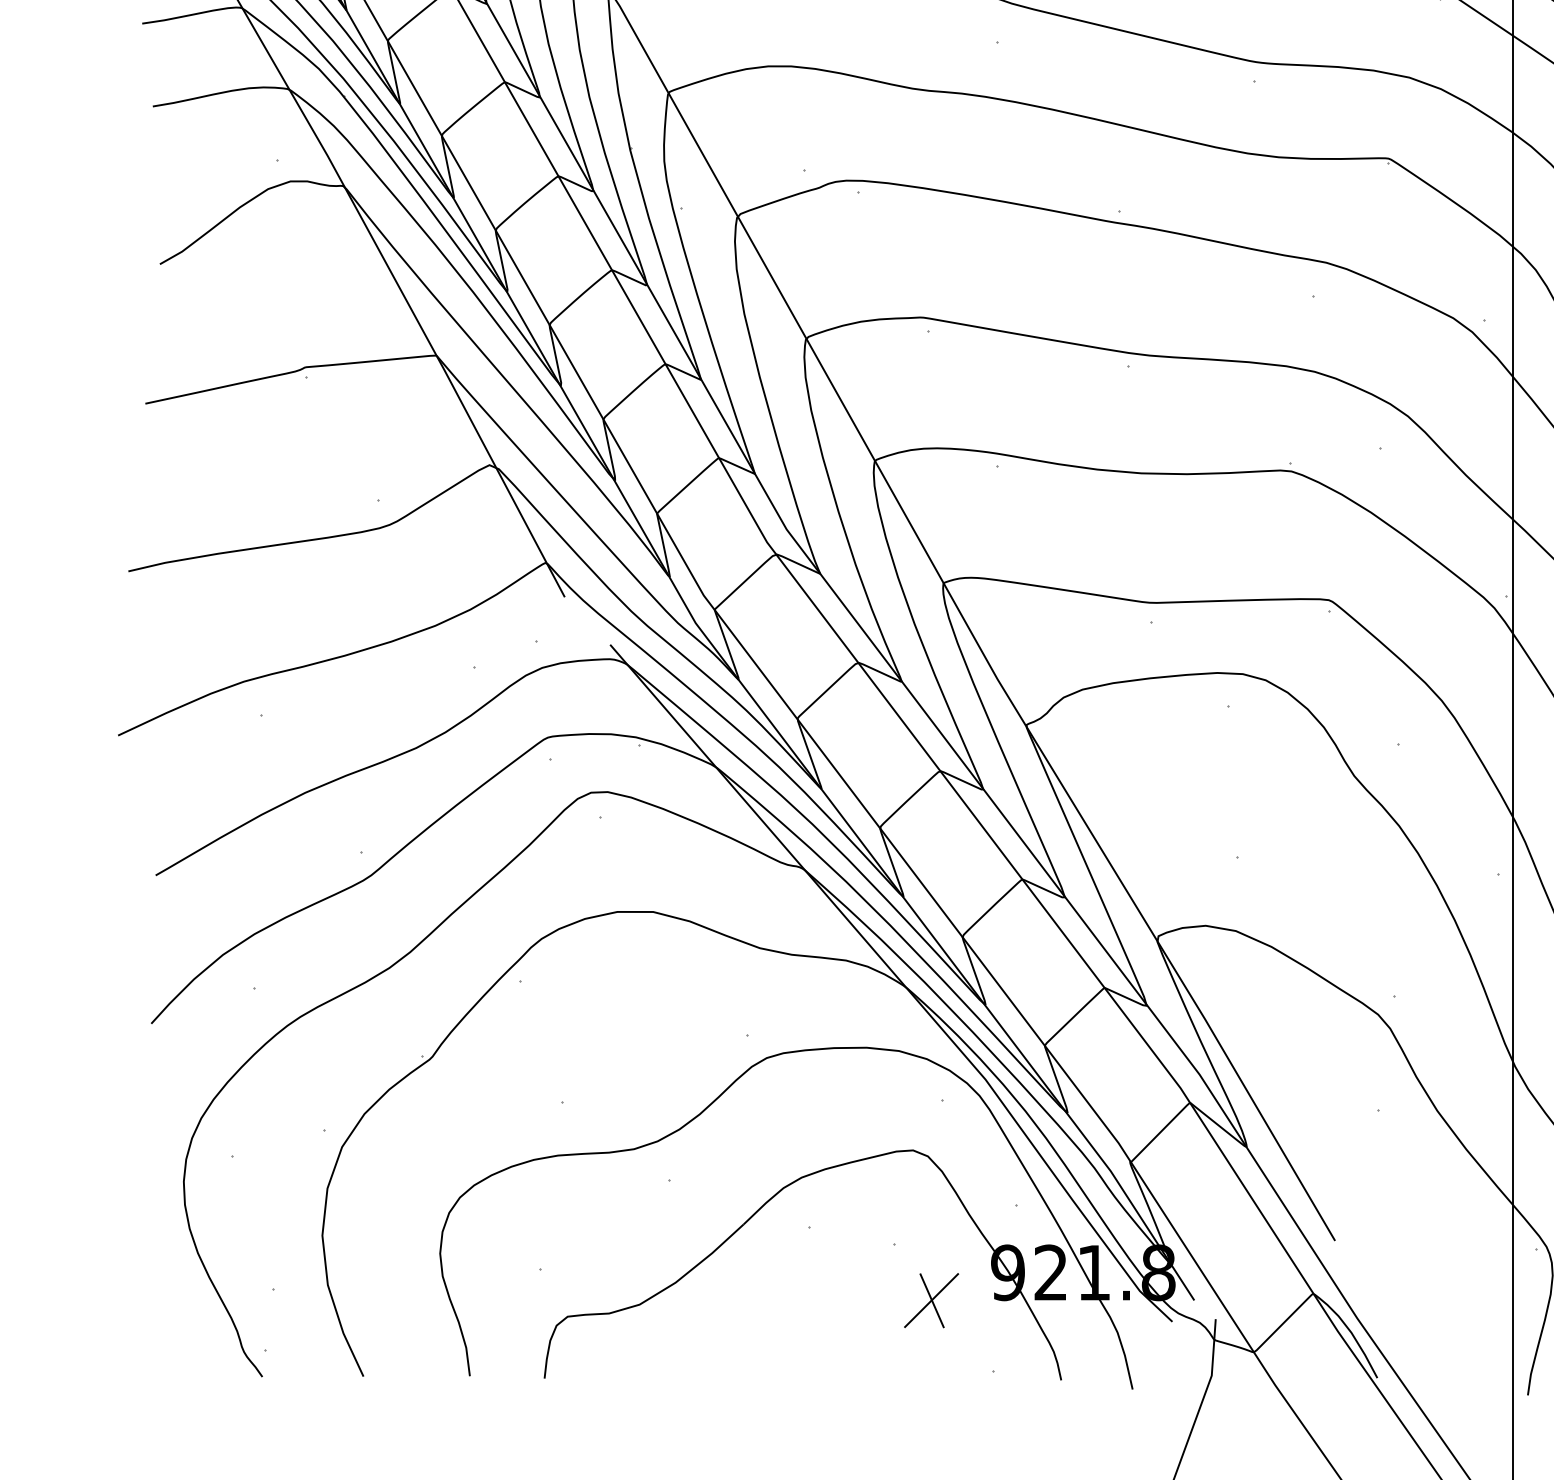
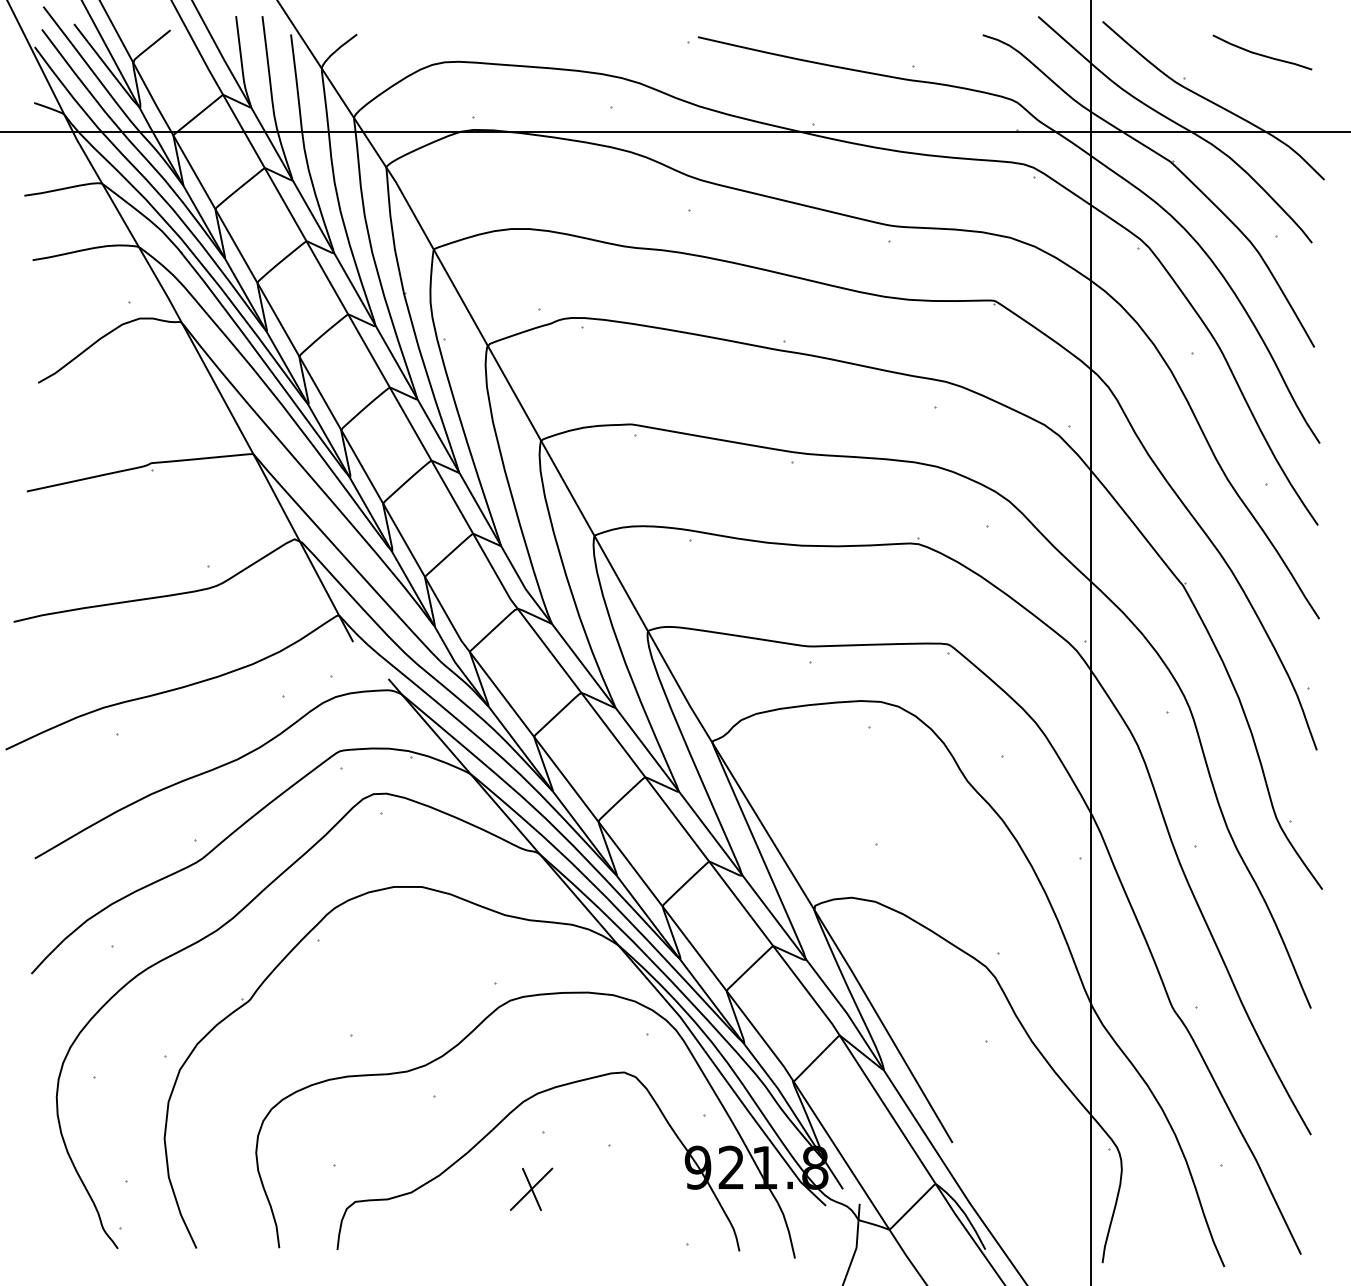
part: (931, 1299) -> (531, 1188), moved

